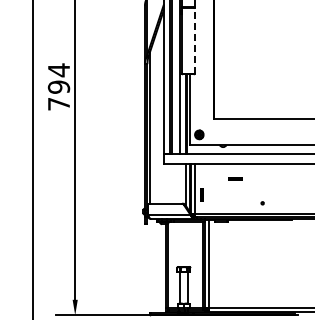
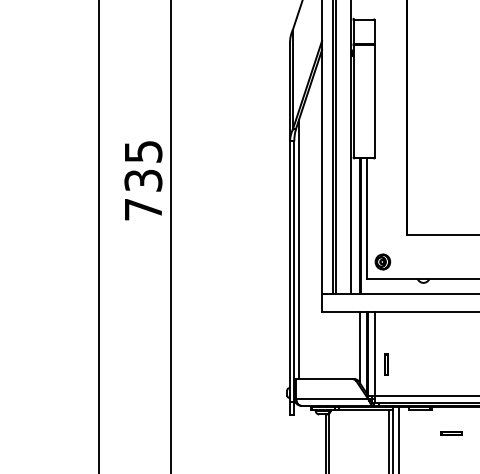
line: (194, 40) -> (374, 100), dashed -> solid
text: (59, 78) -> (144, 165), 794 -> 735
part: (235, 178) -> (451, 432), moved

